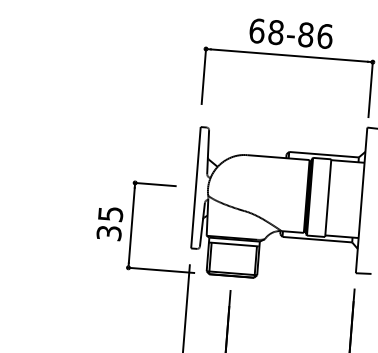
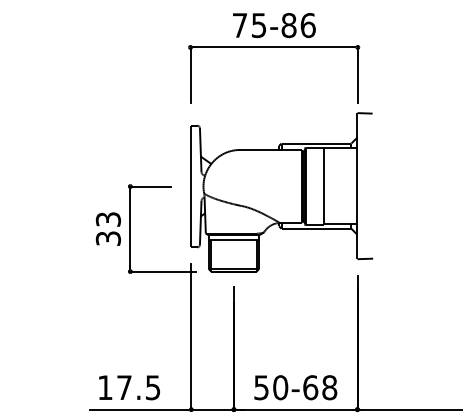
text: (266, 31) -> (249, 25), 68-86 -> 75-86
text: (109, 214) -> (107, 219), 35 -> 33

